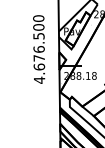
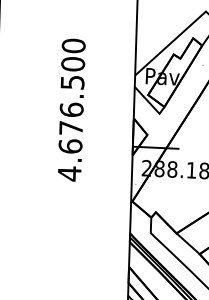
text: (39, 49) -> (72, 110), moved

